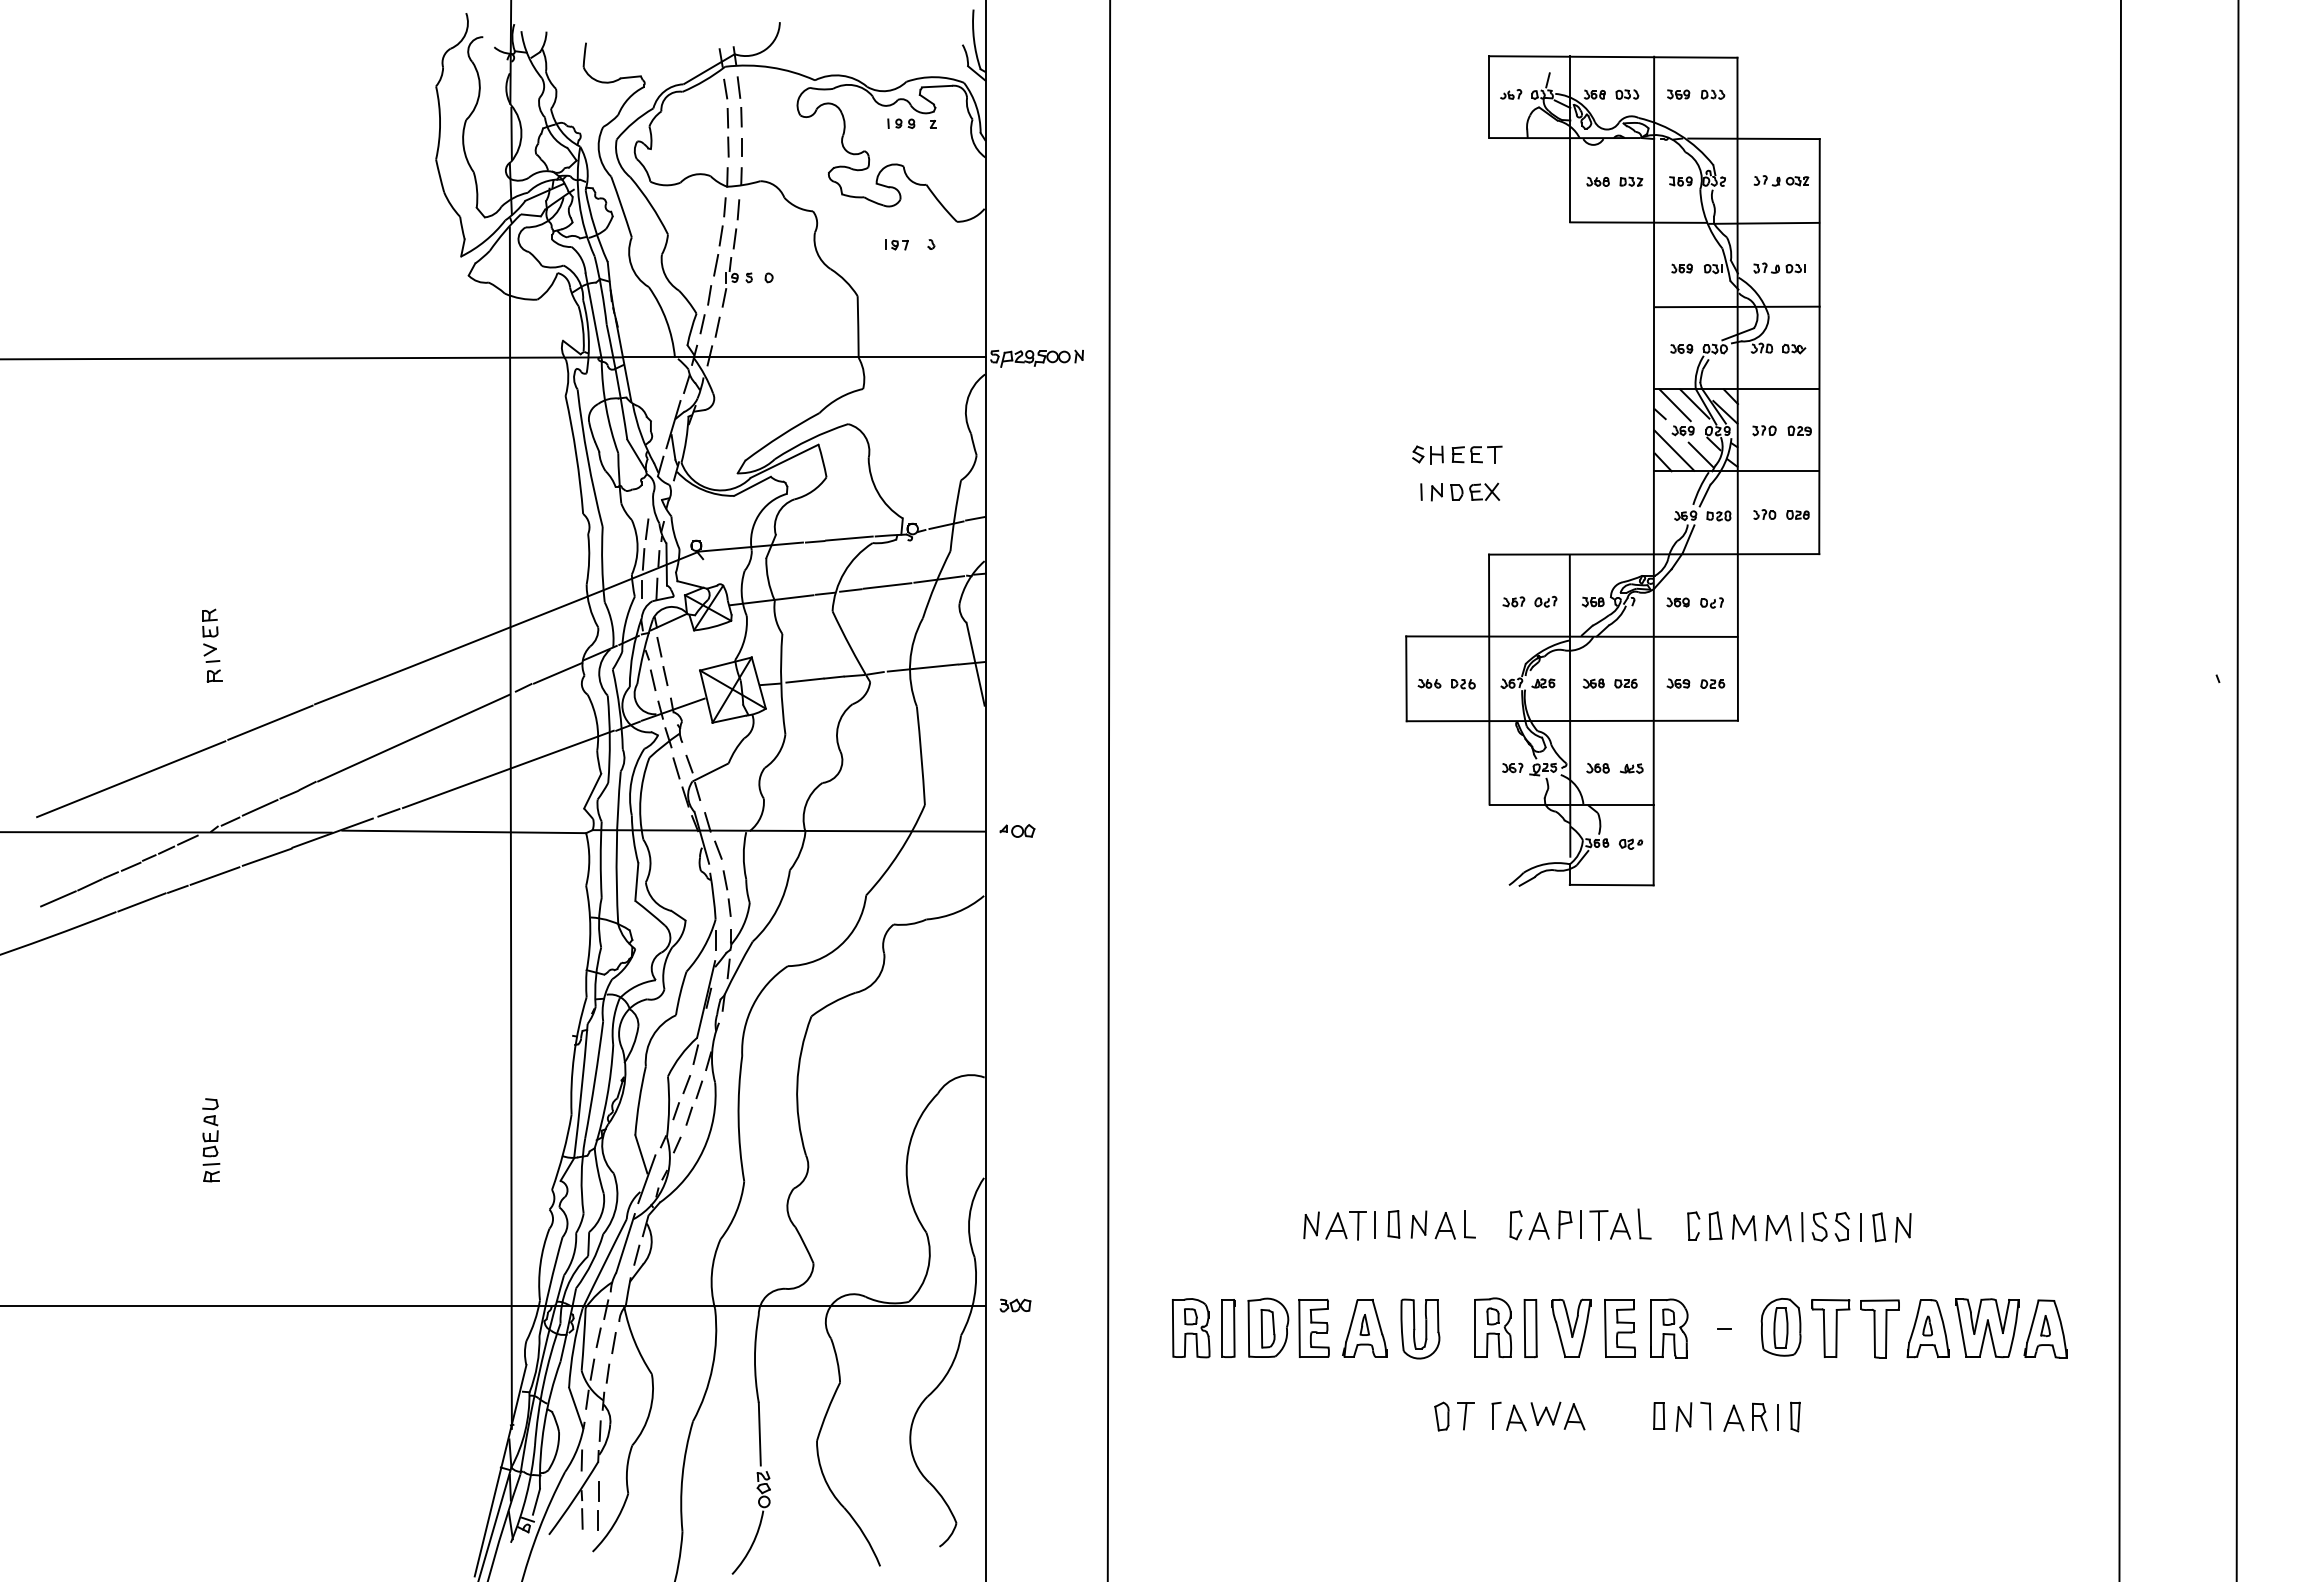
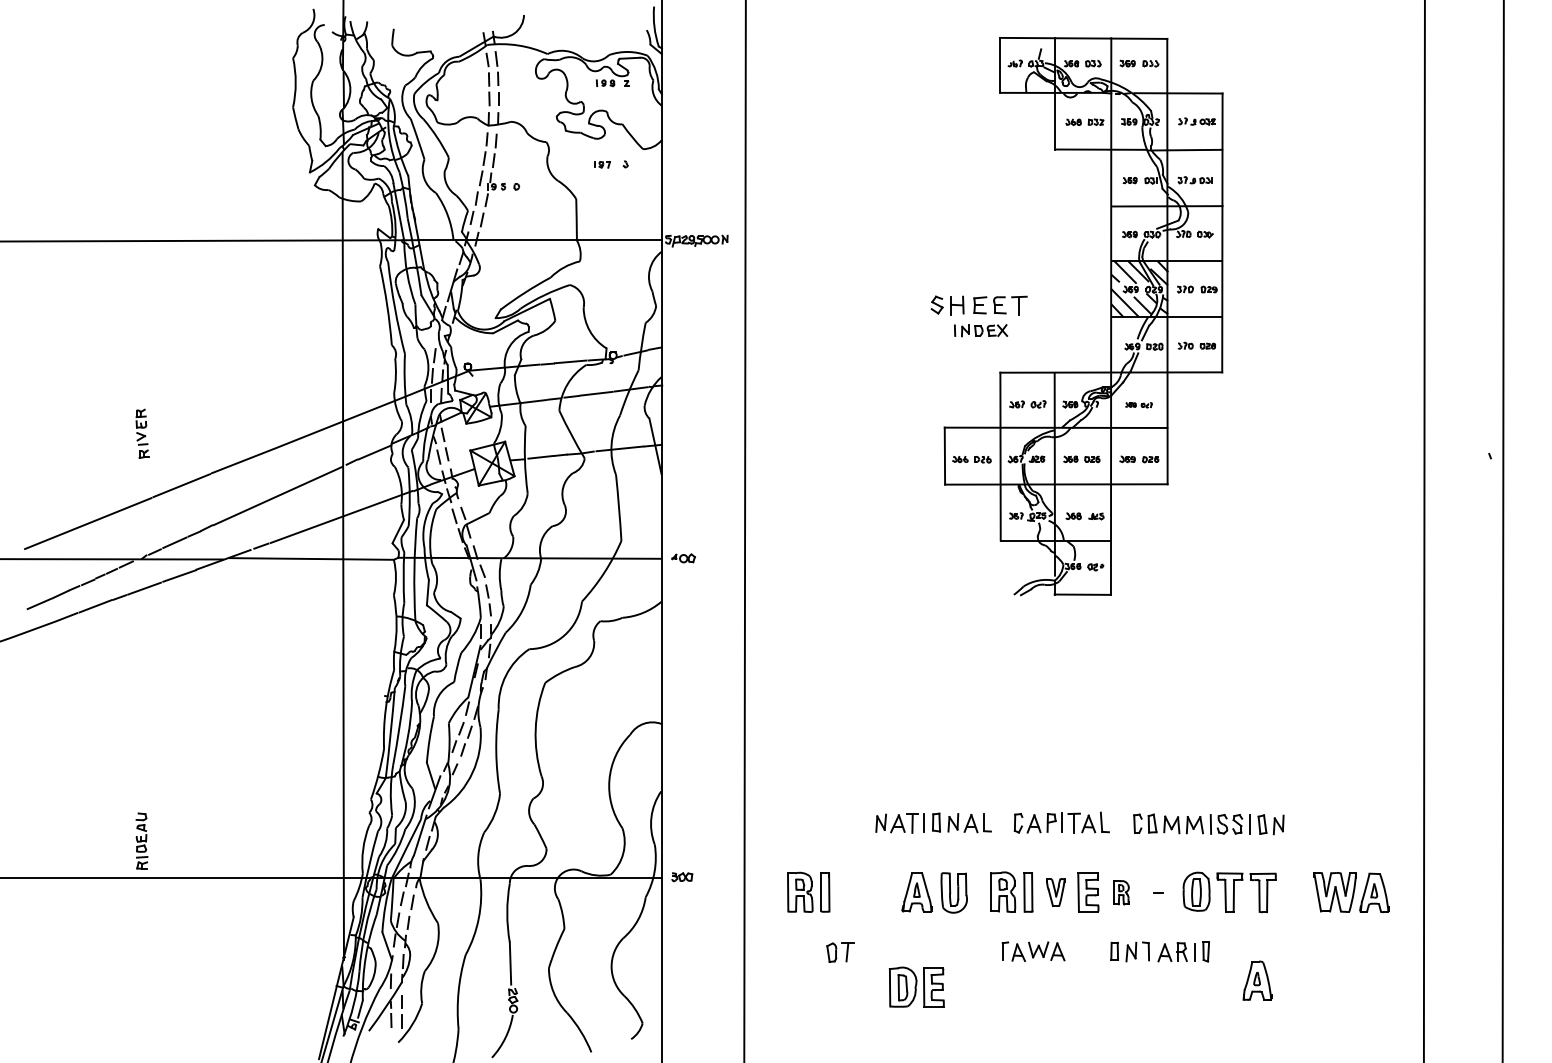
part: (1456, 454) -> (978, 305), size x1.6
part: (1694, 603) -> (1138, 405), size x0.7
part: (210, 1139) -> (141, 840), moved
part: (1288, 1326) -> (916, 986), moved
part: (1571, 1328) -> (1055, 892), size x0.7
part: (1669, 1328) -> (1121, 892), size x0.6
part: (1928, 1328) -> (1257, 980), moved
part: (1454, 1416) -> (840, 952), moved

